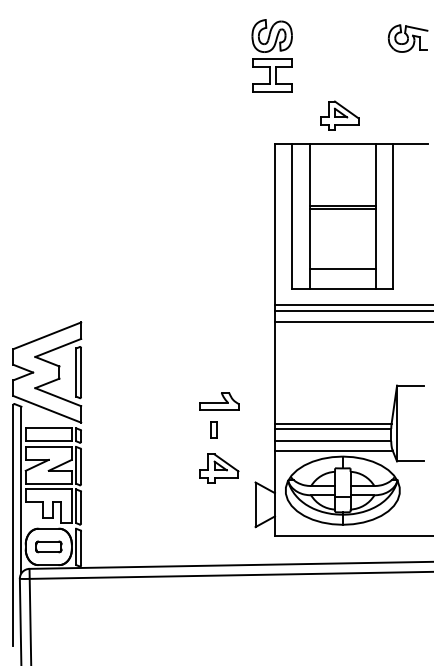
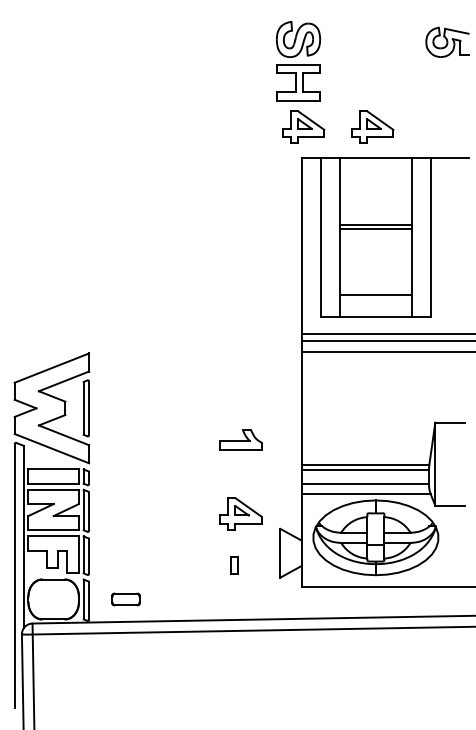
part: (276, 115) -> (303, 126), added
part: (213, 429) -> (234, 565), moved
part: (48, 546) -> (125, 598), moved

